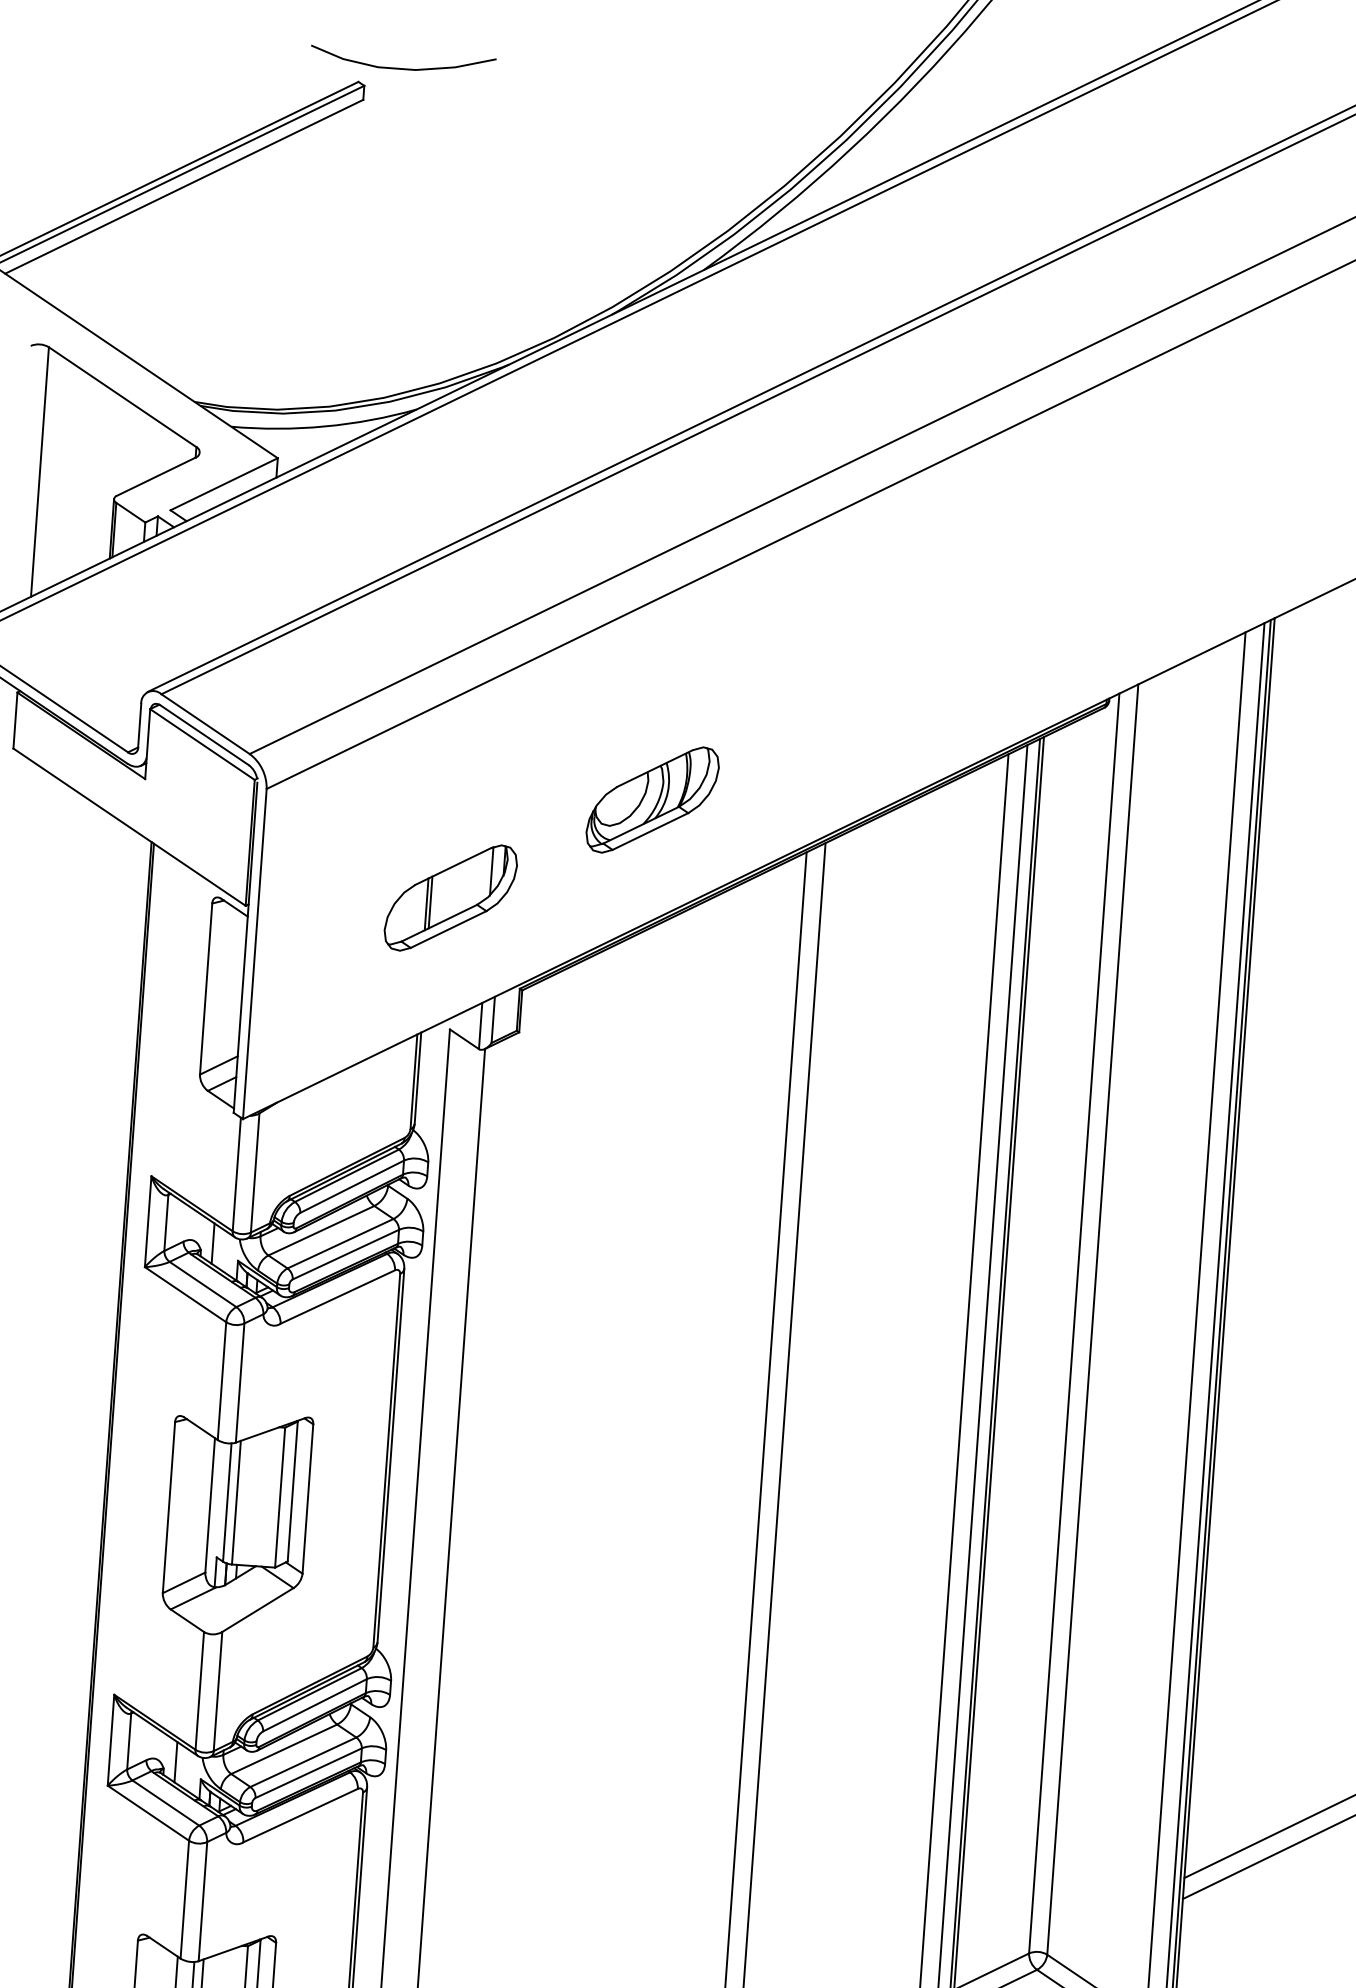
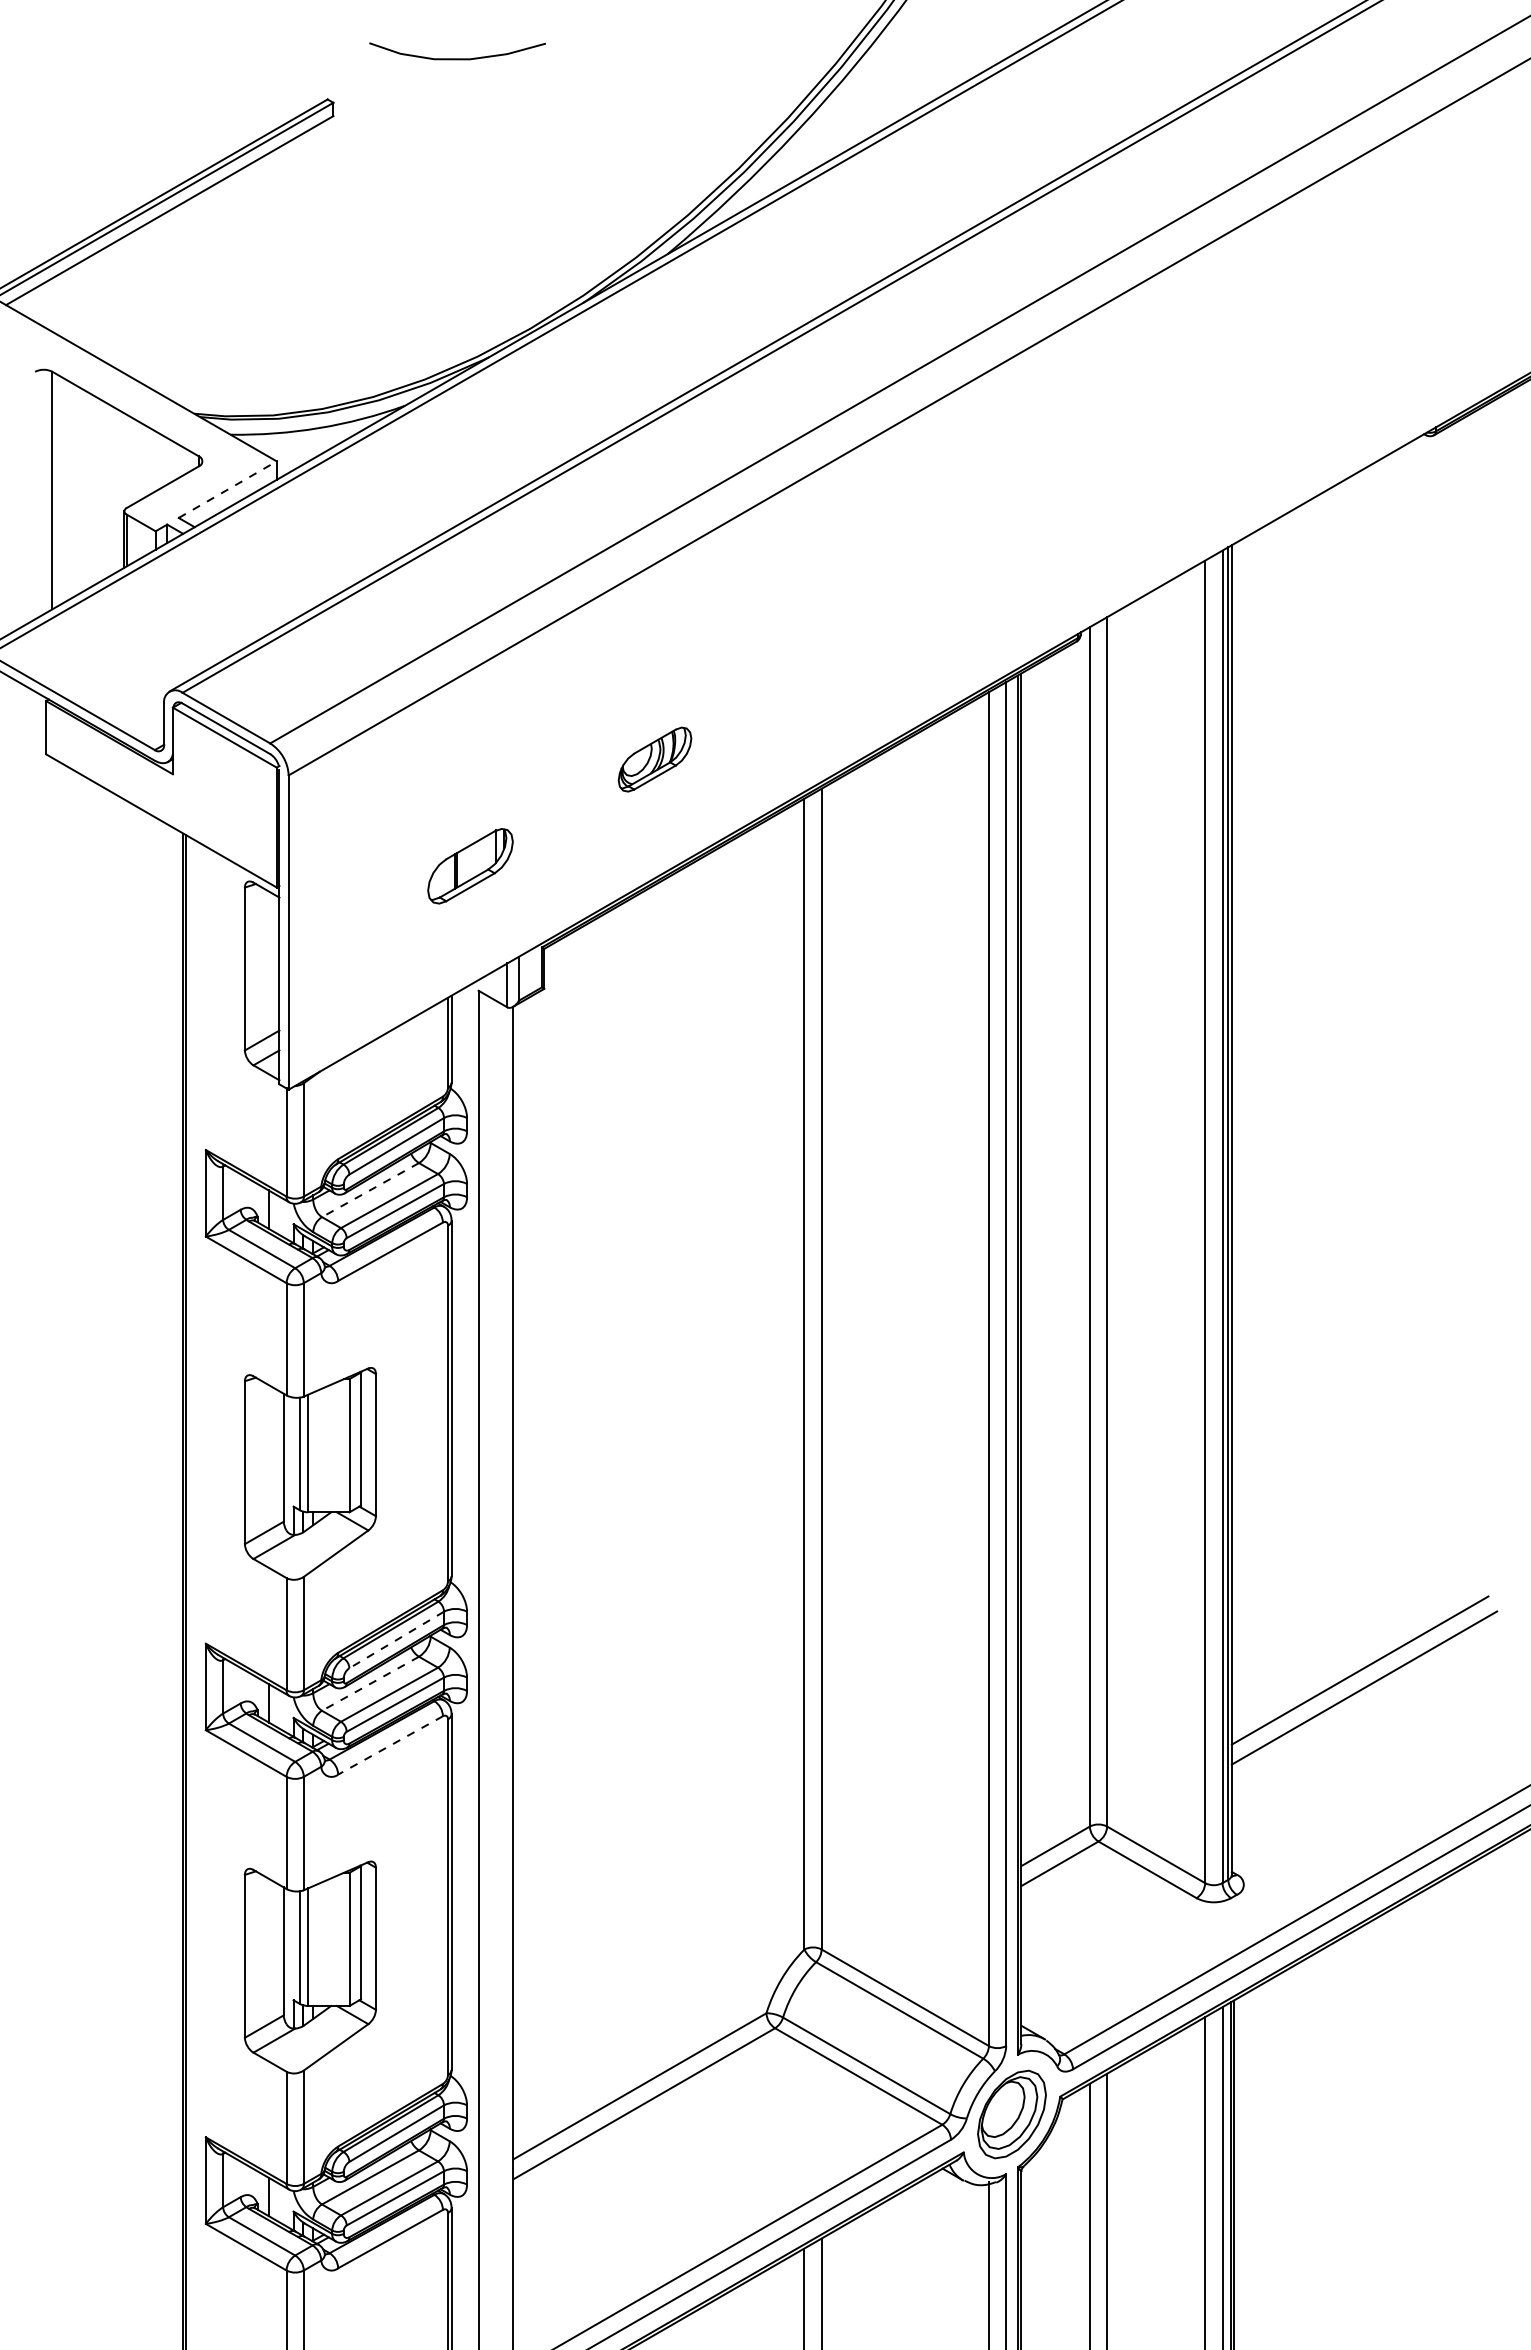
curve: (402, 68) -> (457, 58), moved
line: (223, 484) -> (227, 489), solid -> dashed
part: (652, 799) -> (654, 759), size x0.6
part: (450, 898) -> (470, 866), size x0.7
line: (321, 1231) -> (370, 1190), solid -> dashed
line: (314, 1705) -> (396, 1640), solid -> dashed
line: (284, 1749) -> (370, 1683), solid -> dashed
line: (300, 1815) -> (390, 1745), solid -> dashed

